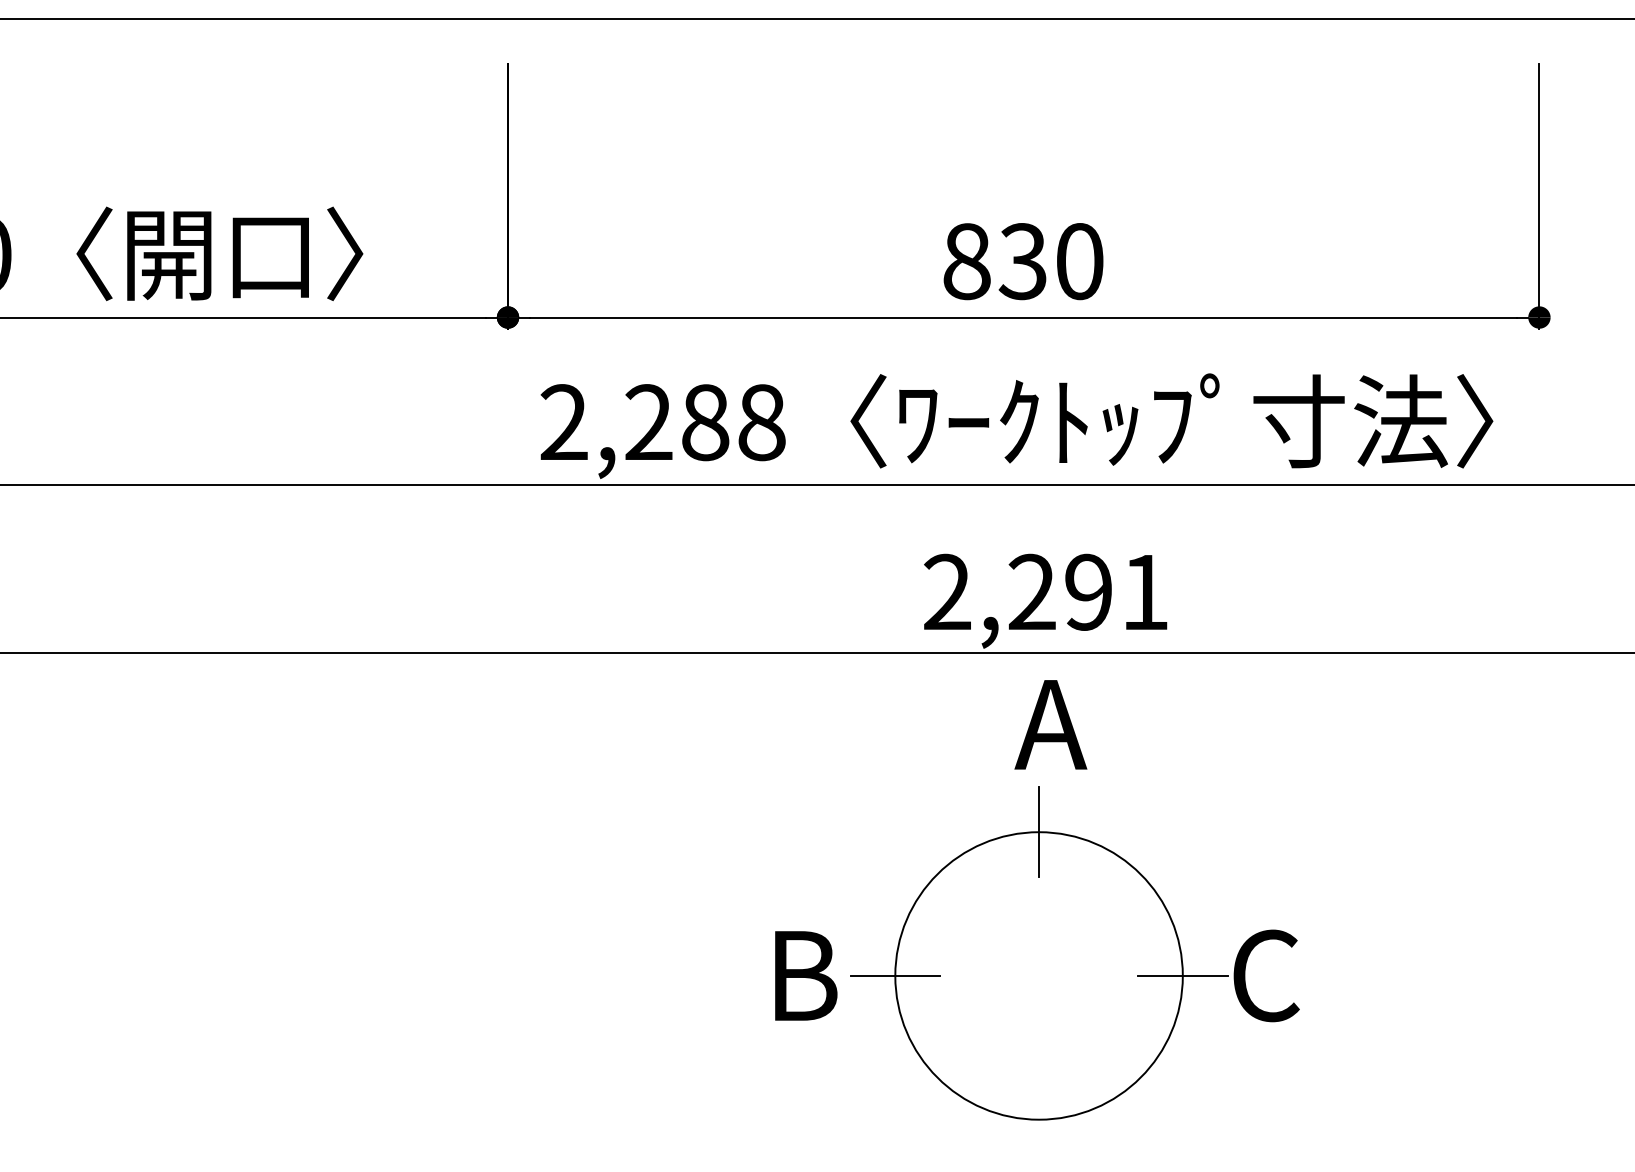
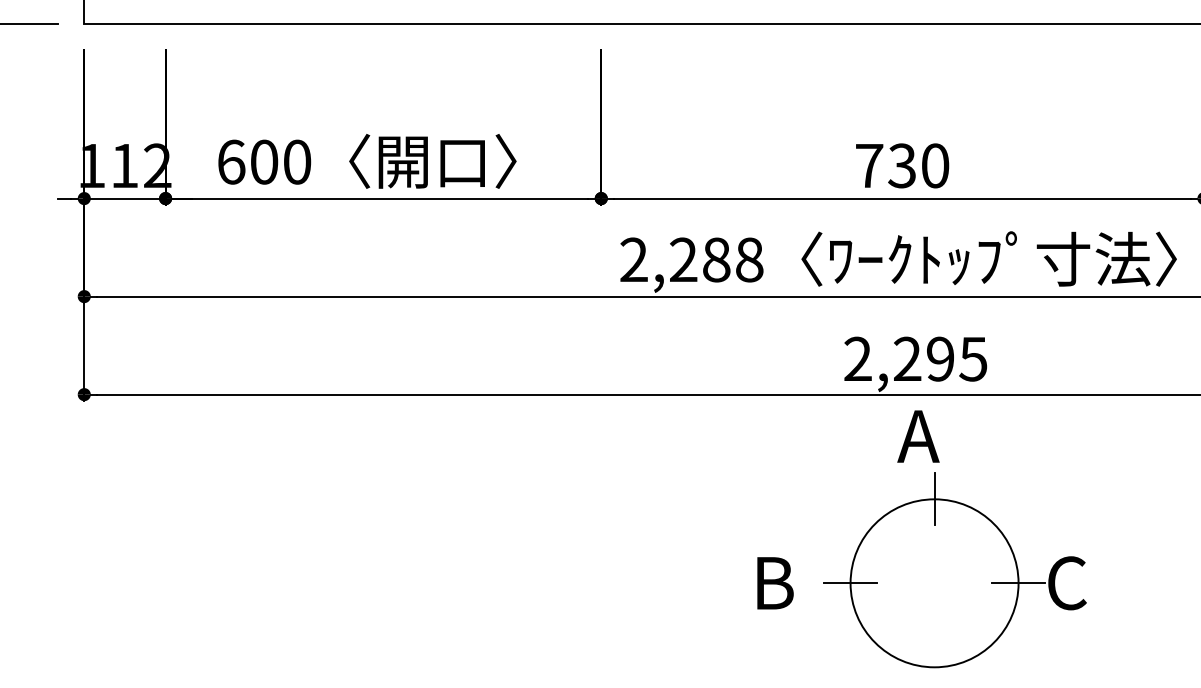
text: (967, 260) -> (869, 165), 830 -> 730
text: (1145, 592) -> (973, 359), 2,291 -> 2,295
part: (1073, 954) -> (954, 570), moved

